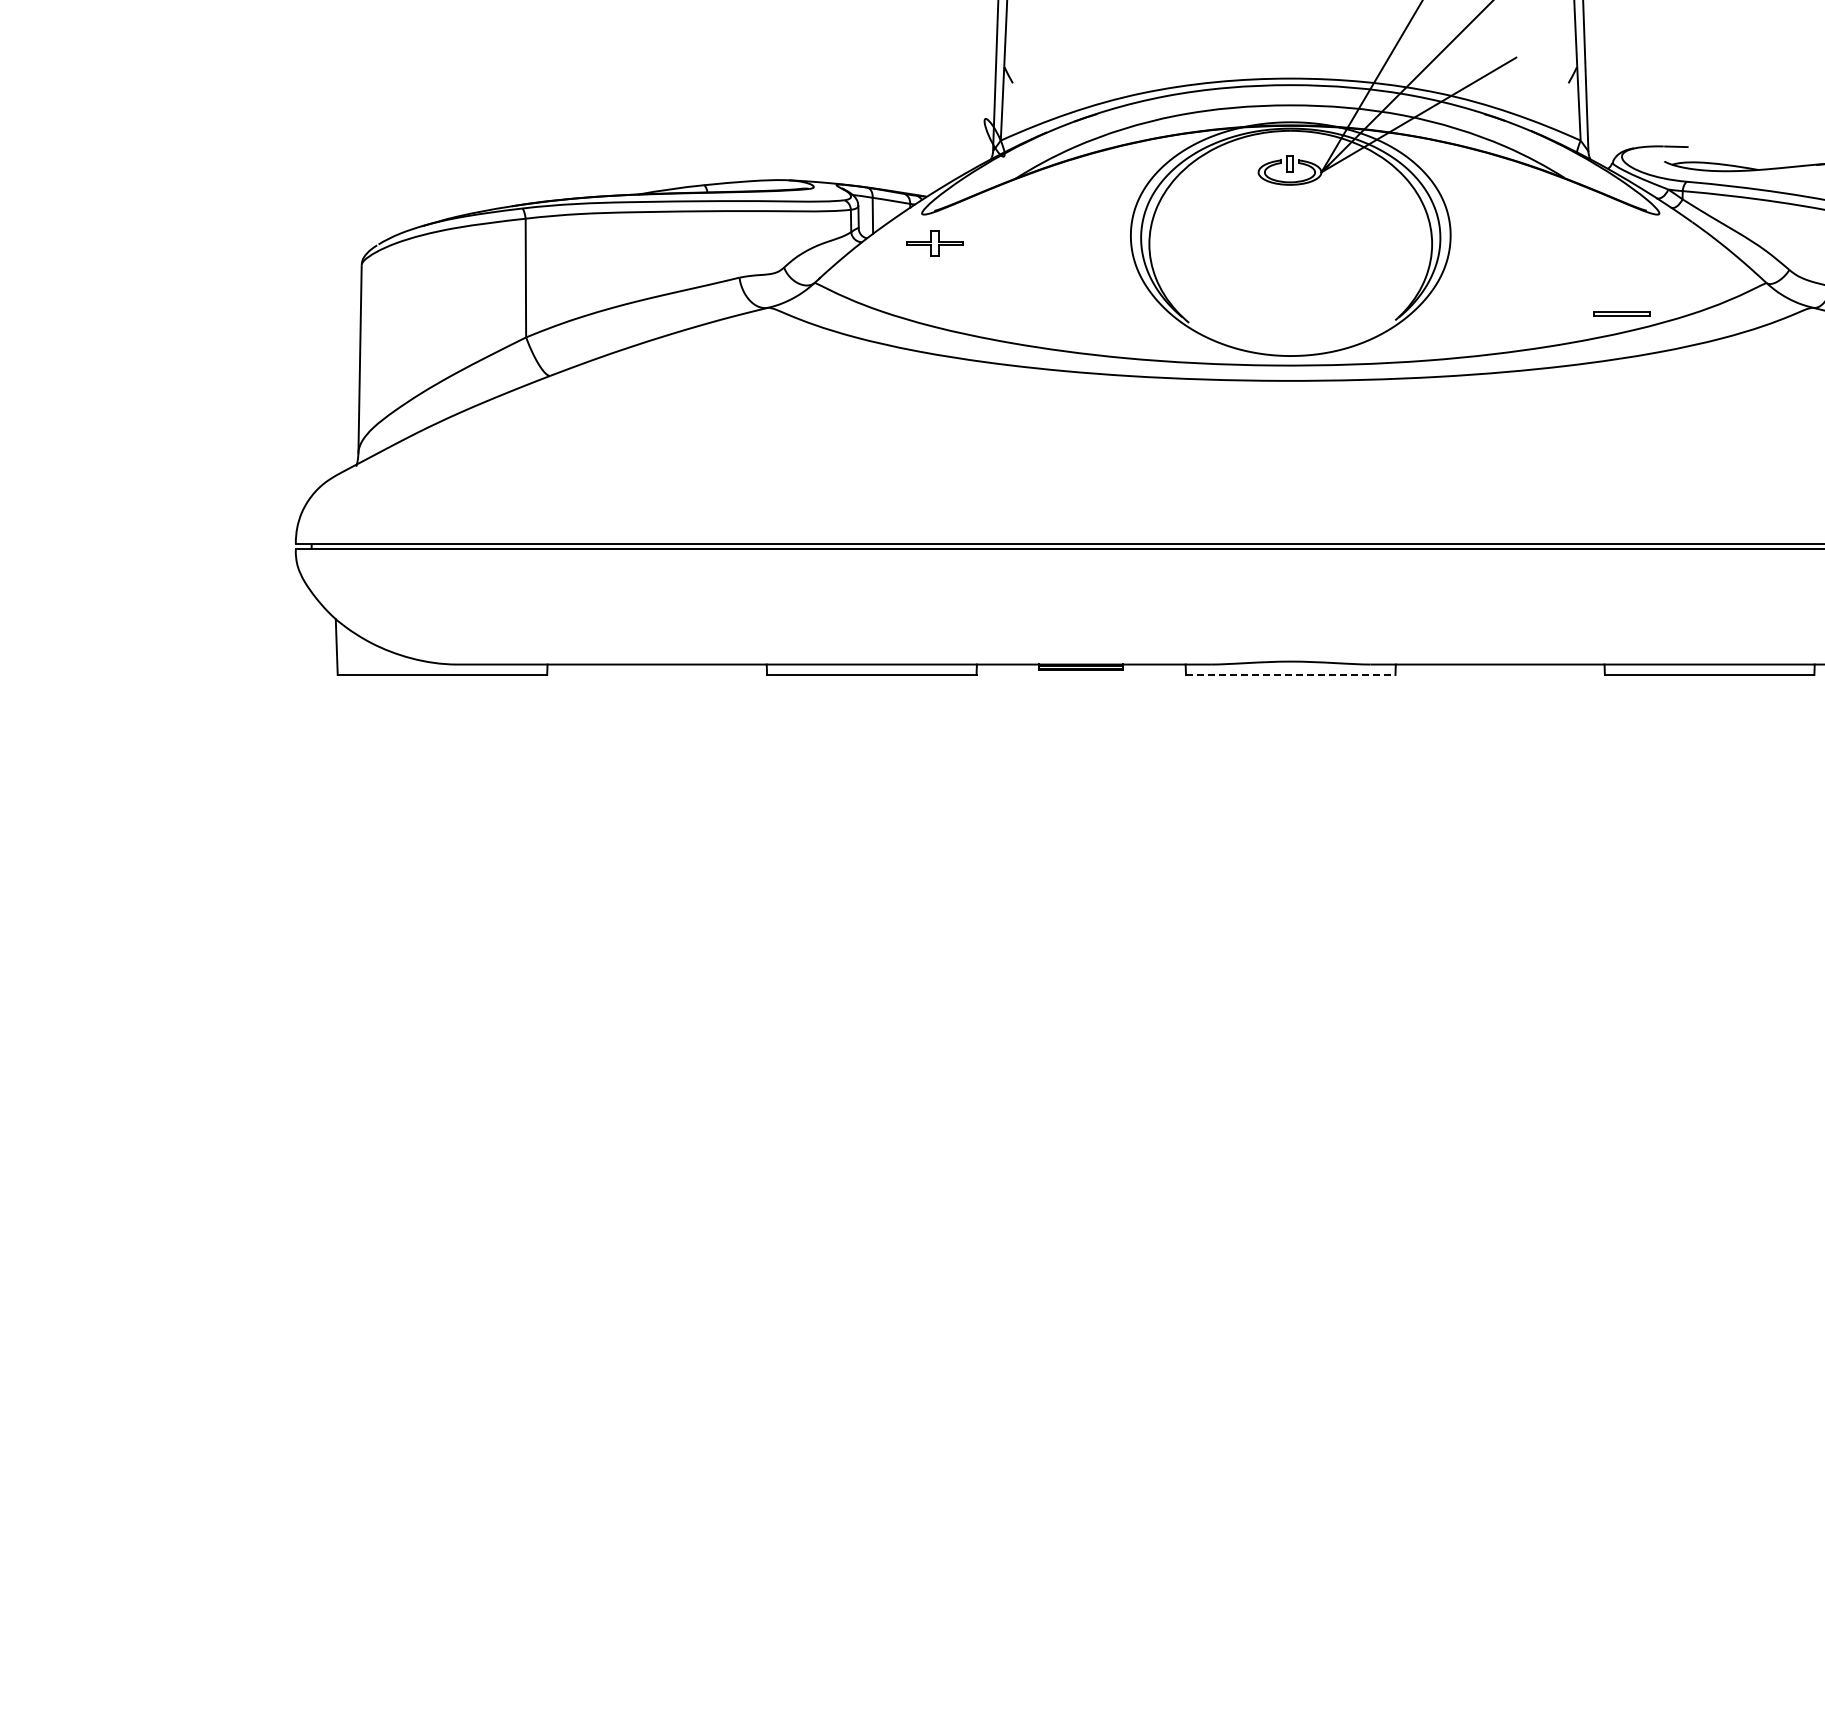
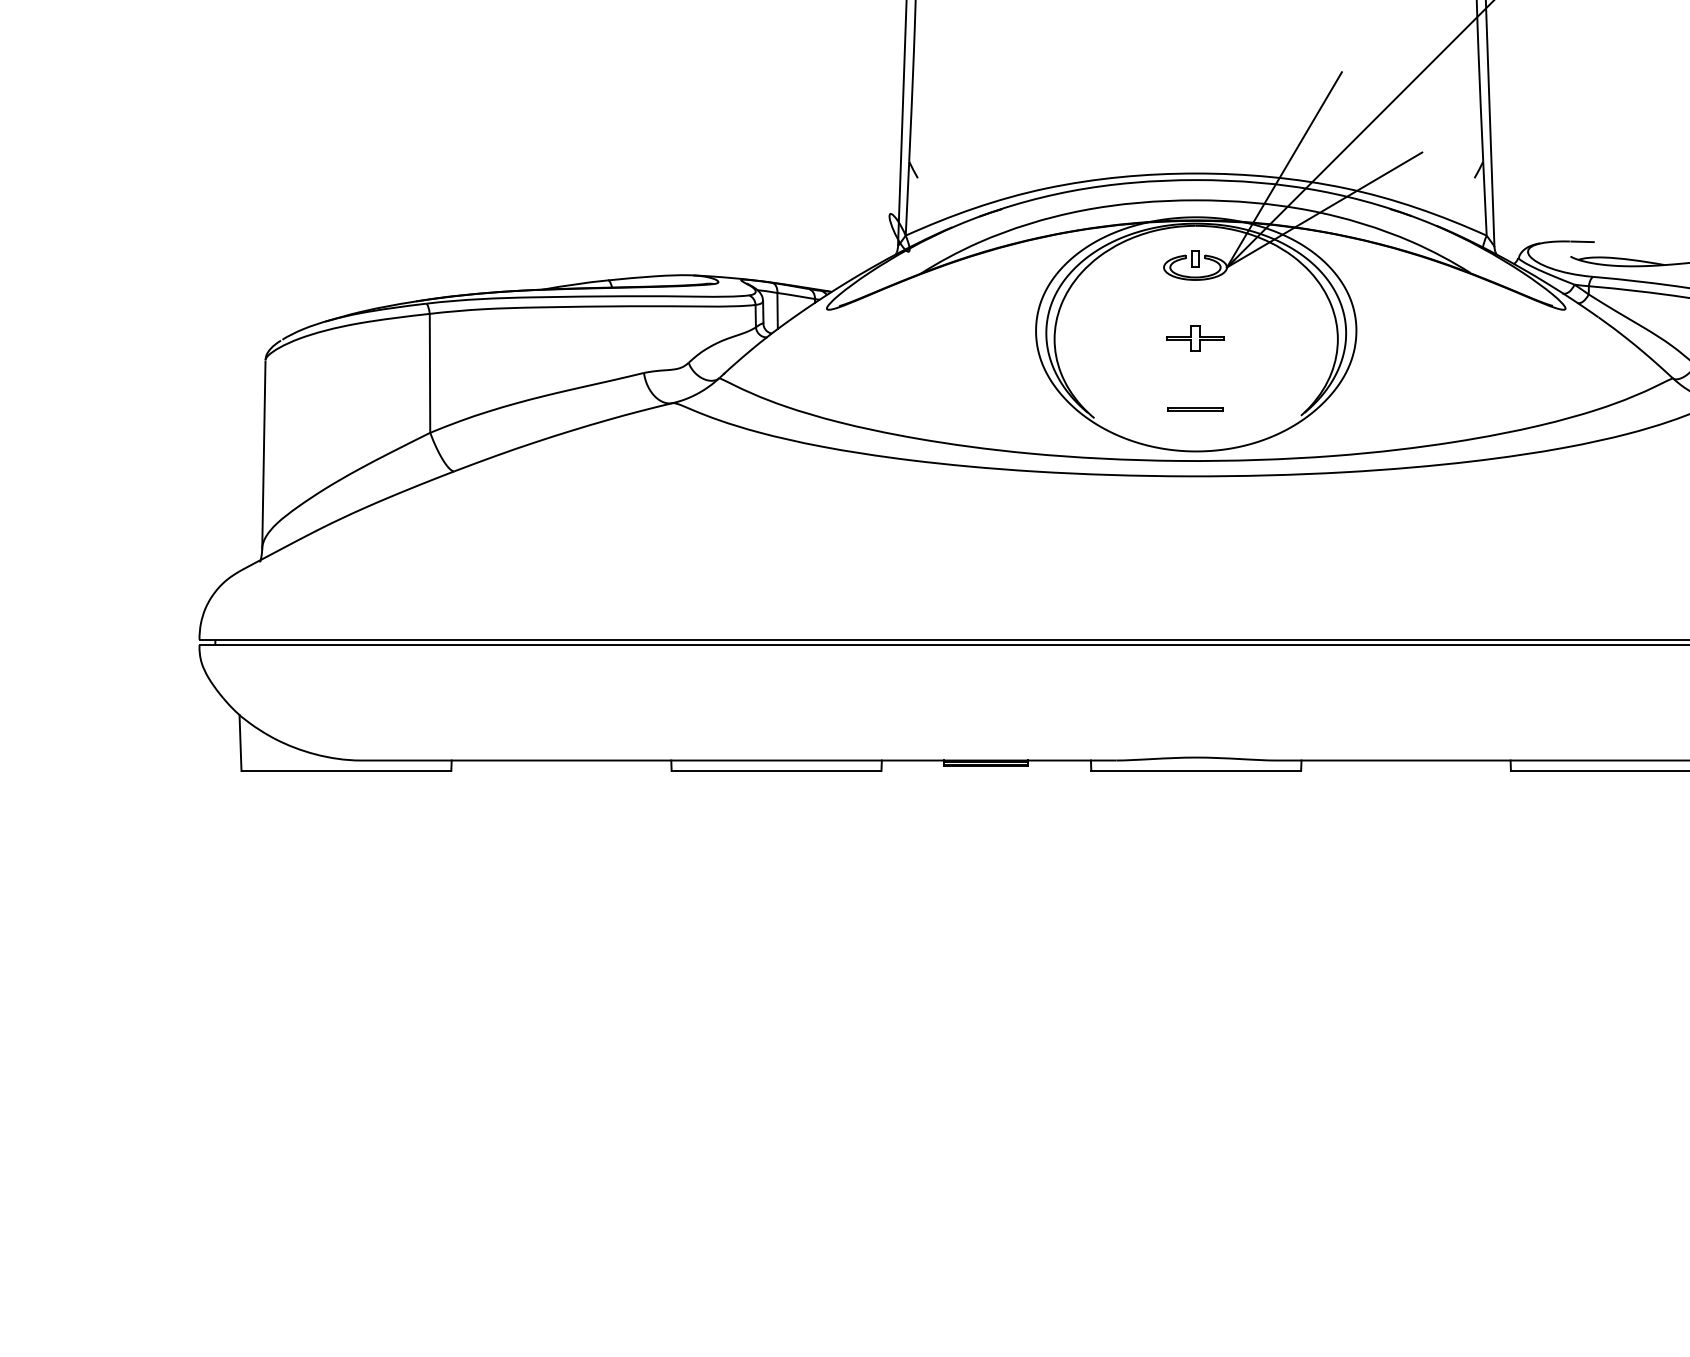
part: (934, 243) -> (1194, 338), moved
part: (1621, 313) -> (1194, 408), moved
line: (1290, 675) -> (1195, 771), dashed -> solid

